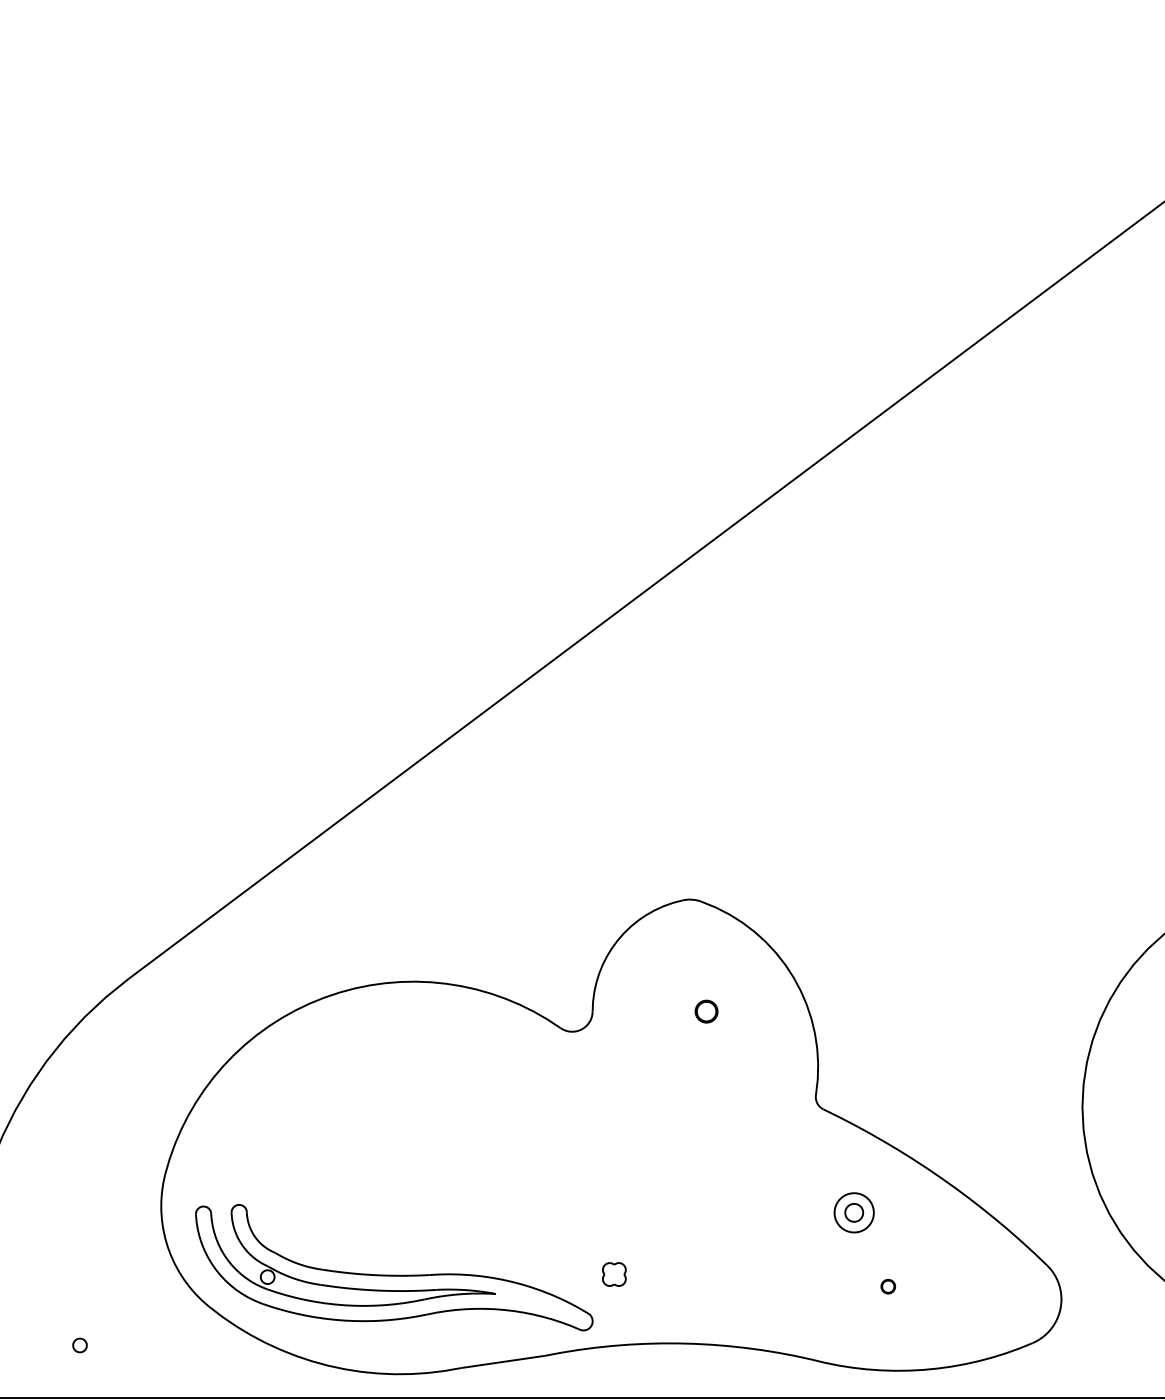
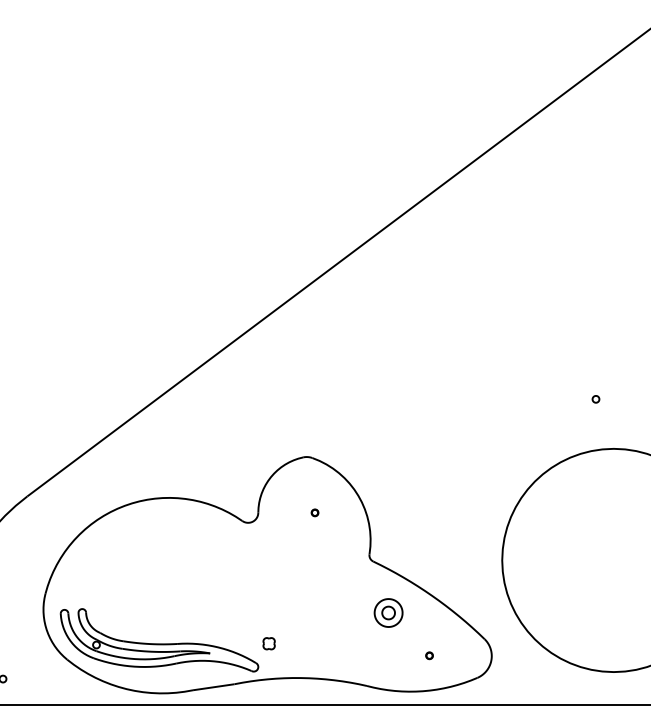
part: (705, 1010) -> (314, 512), size x0.62
part: (854, 1211) -> (388, 612), size x1.43
part: (888, 1286) -> (429, 655), moved

